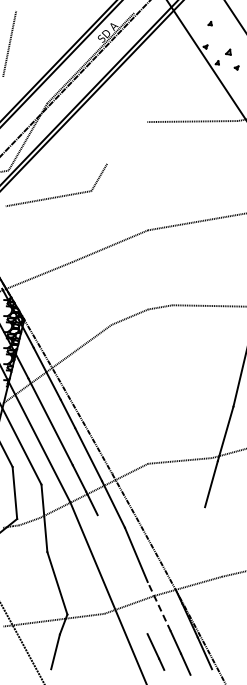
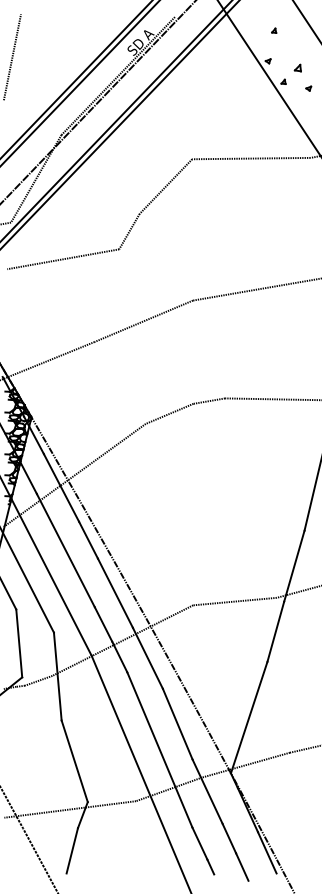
line: (127, 142) -> (166, 185), added
line: (191, 549) -> (249, 717), added
line: (122, 574) -> (159, 749), added
line: (159, 606) -> (207, 791), dashed -> solid

